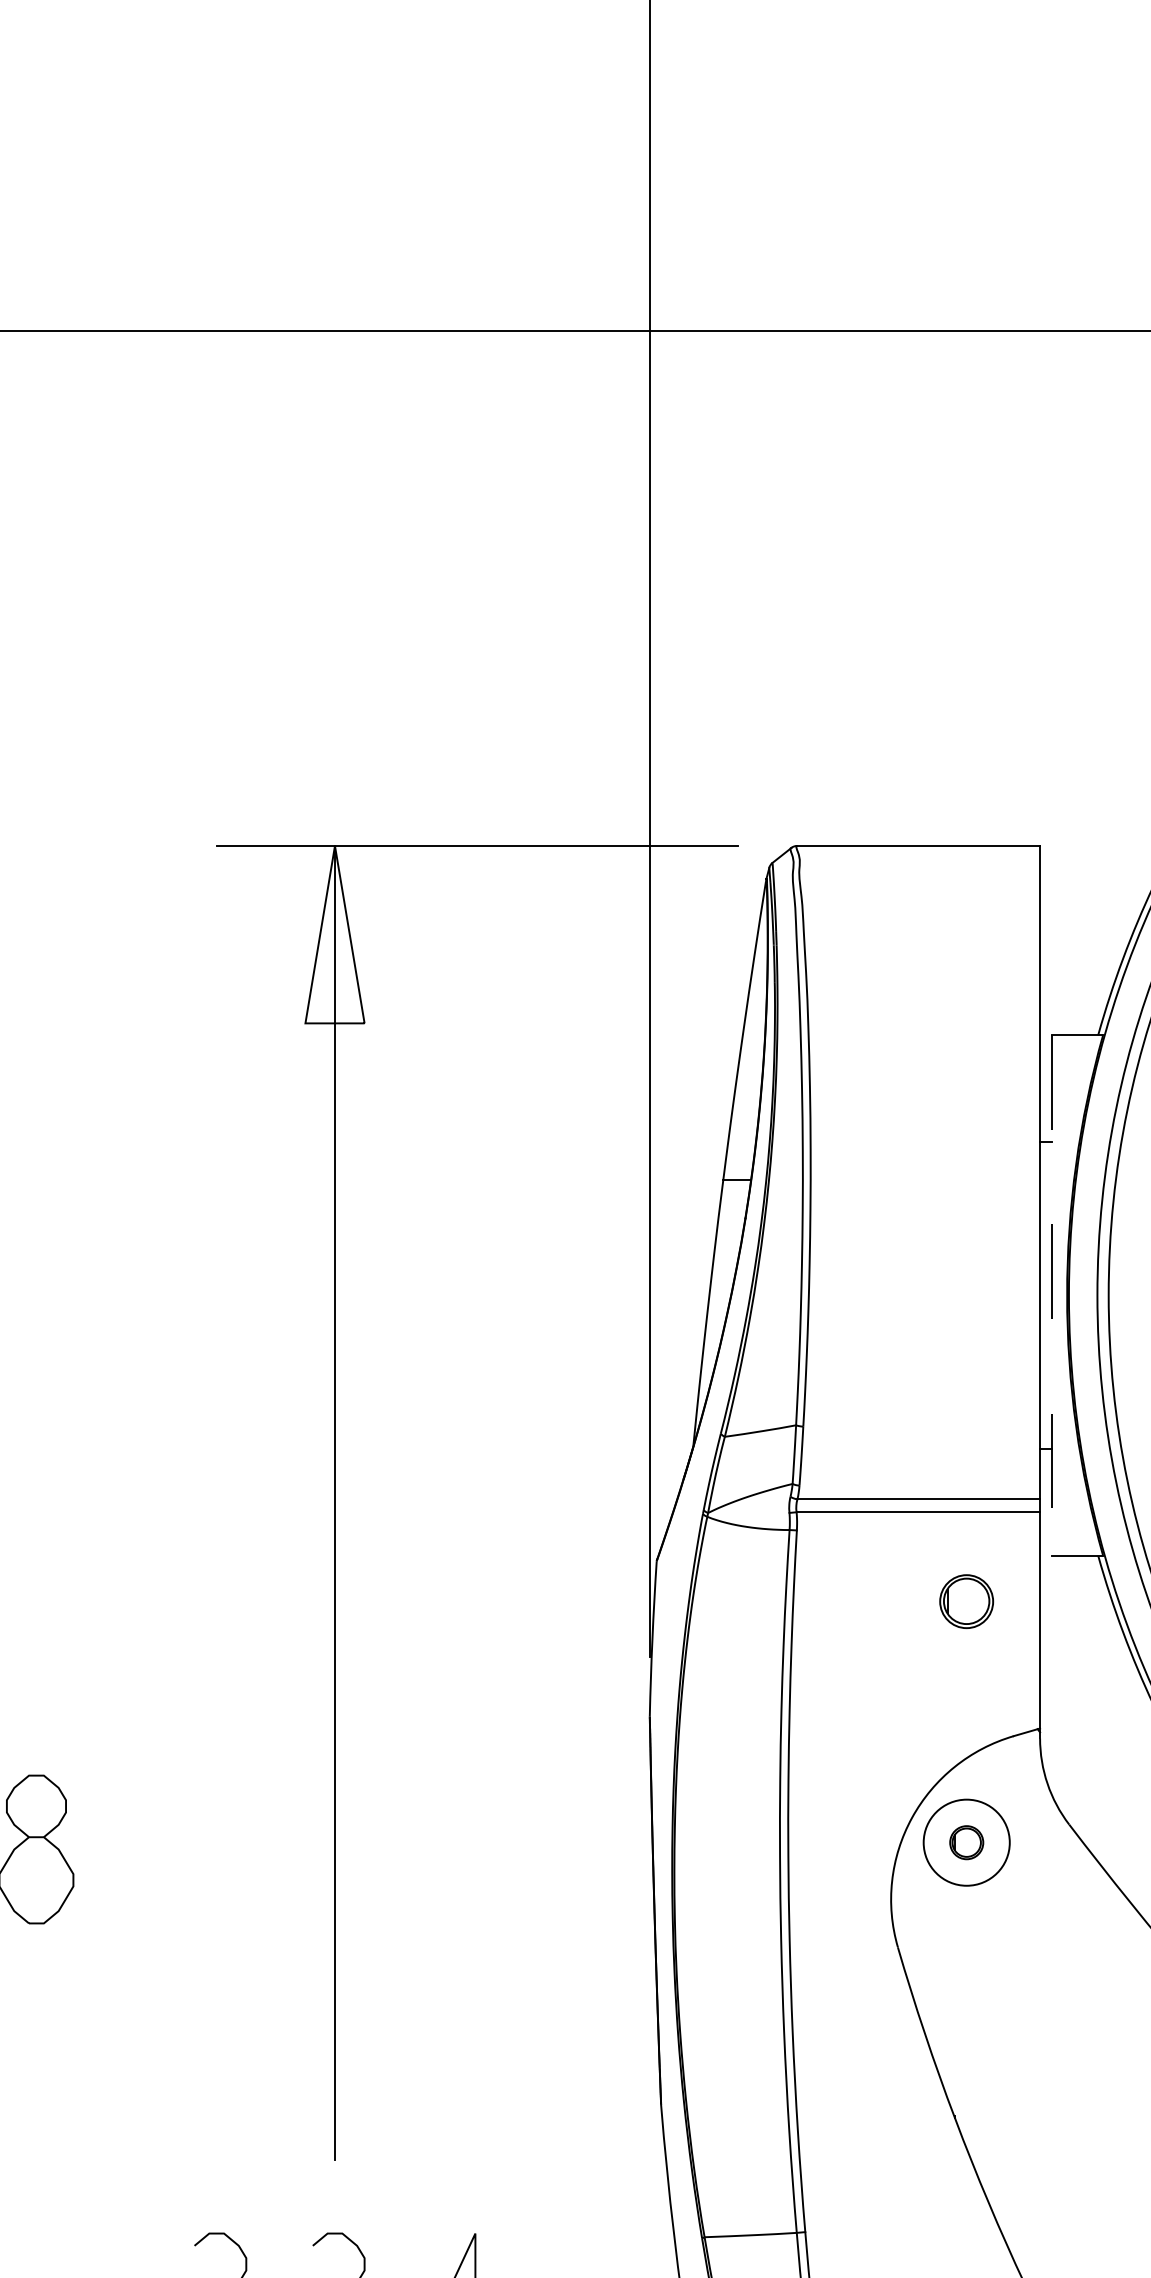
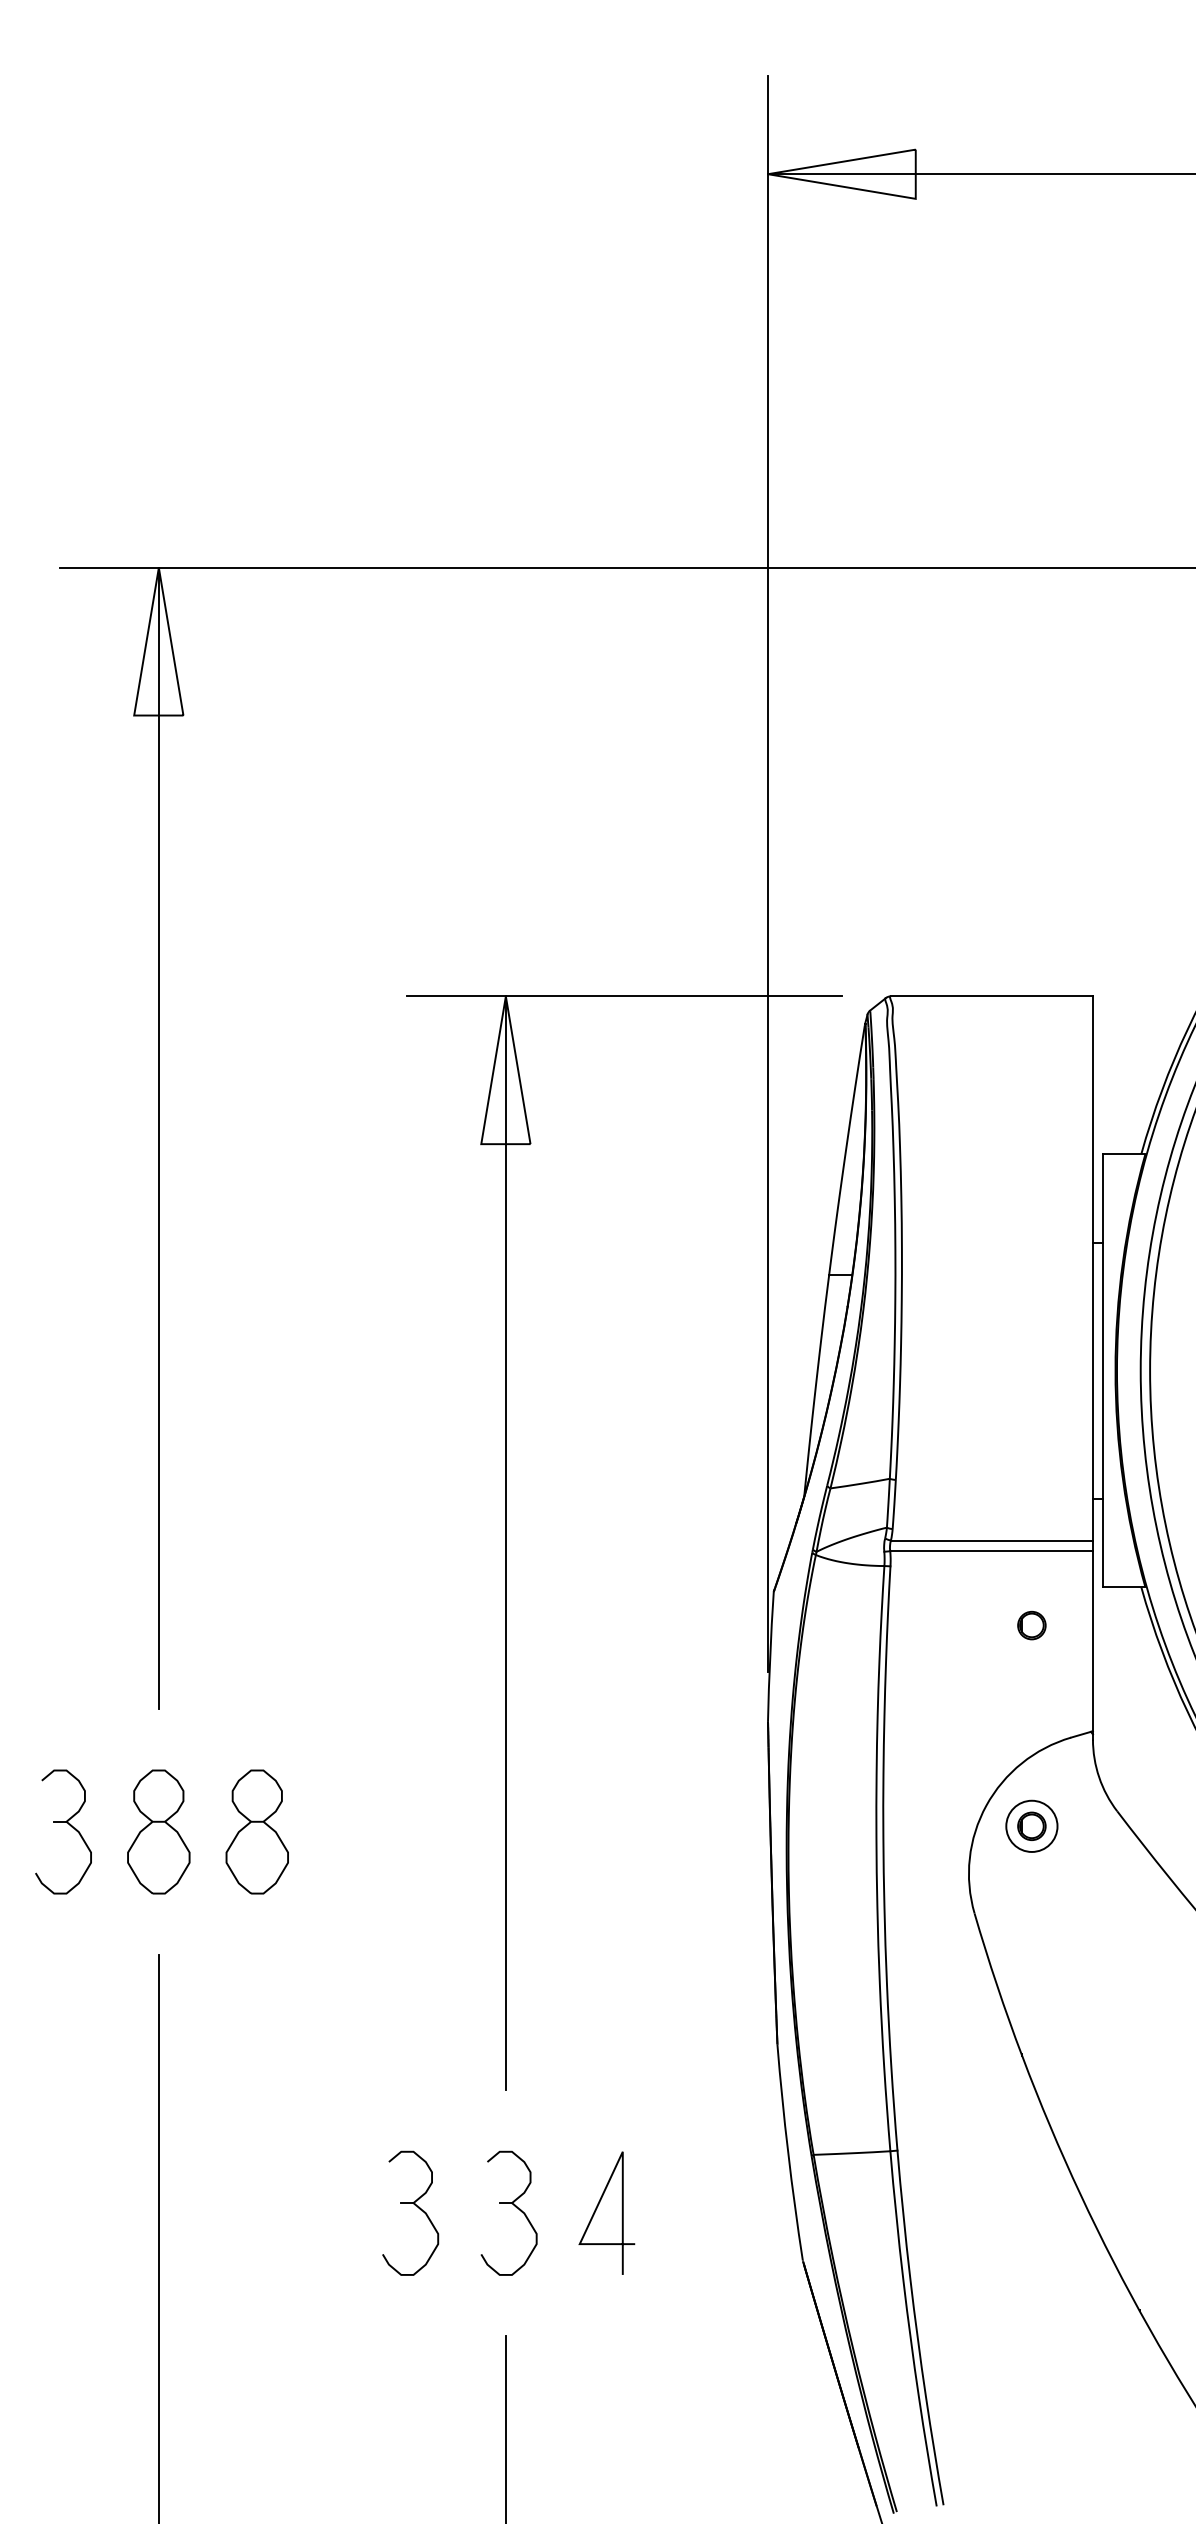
line: (1051, 1295) -> (1102, 1370), dashed -> solid
part: (966, 1601) -> (1031, 1625), size x0.62
circle: (966, 1841) -> (1031, 1825), size x0.71

